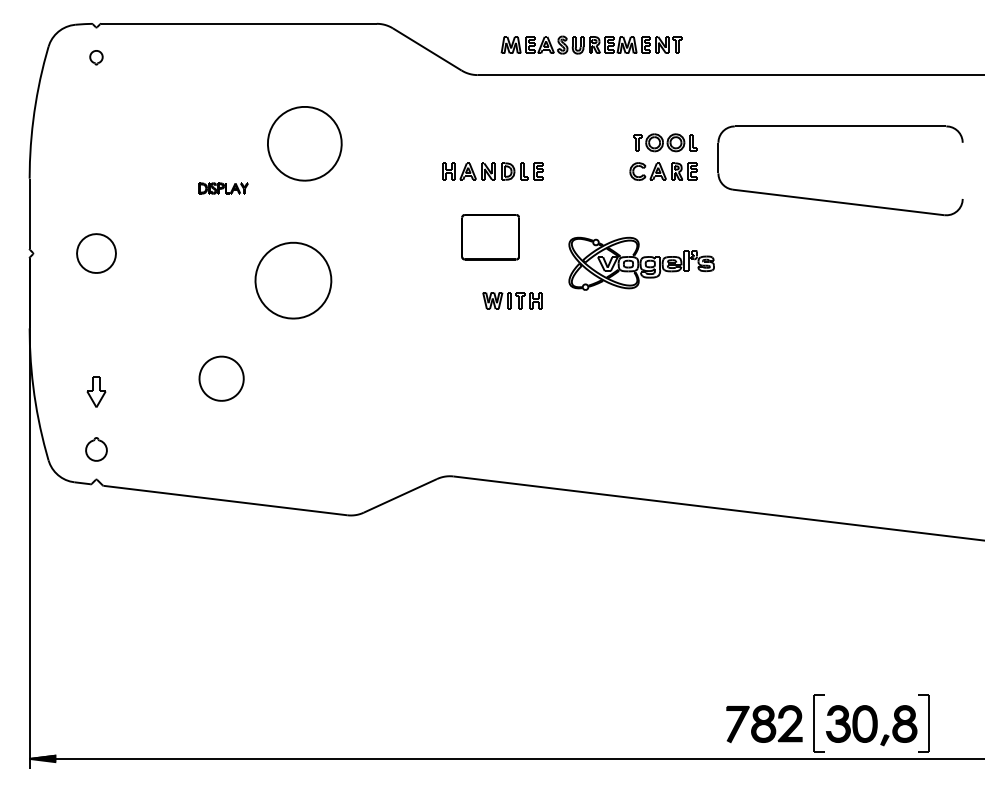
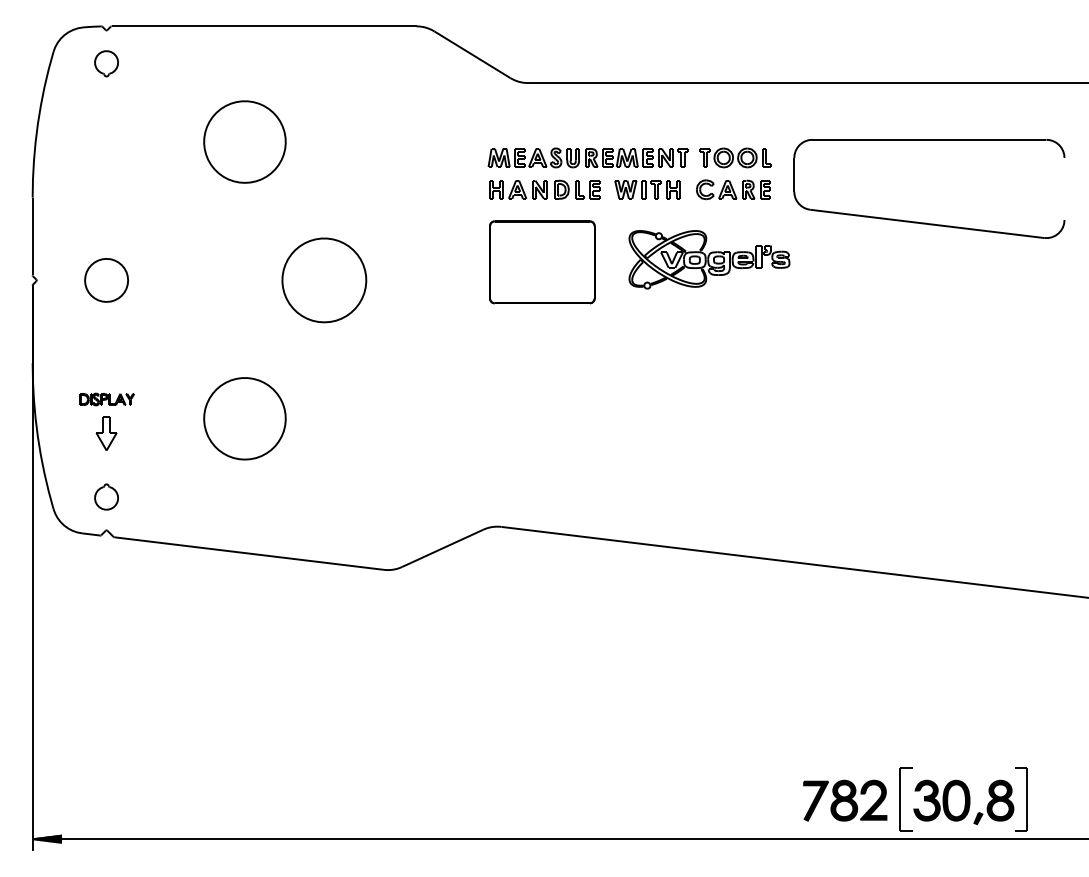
part: (591, 44) -> (587, 157), moved
part: (96, 57) -> (106, 63), size x1.67
part: (304, 143) -> (244, 141), moved
part: (223, 188) -> (106, 399), moved
part: (490, 237) -> (542, 262), size x1.67
part: (641, 263) -> (709, 259), moved
part: (293, 280) -> (324, 280), moved
part: (512, 300) -> (647, 189), moved
part: (221, 378) -> (244, 418), size x1.67

